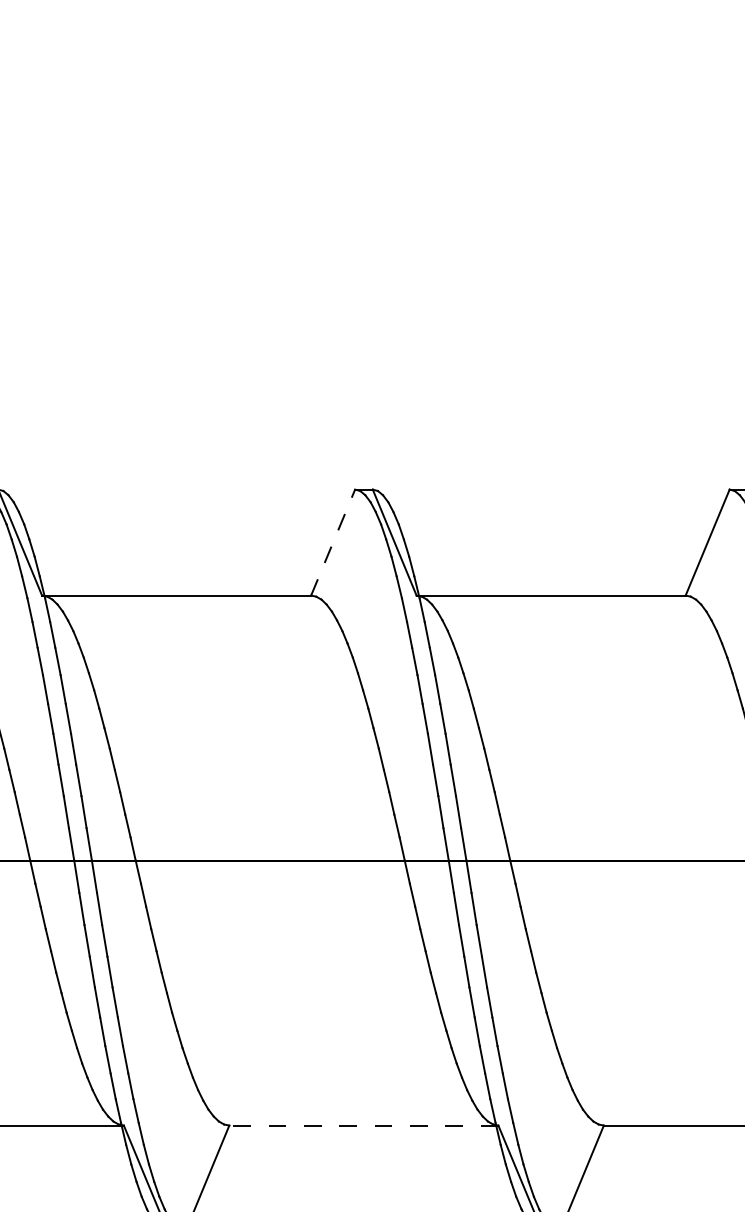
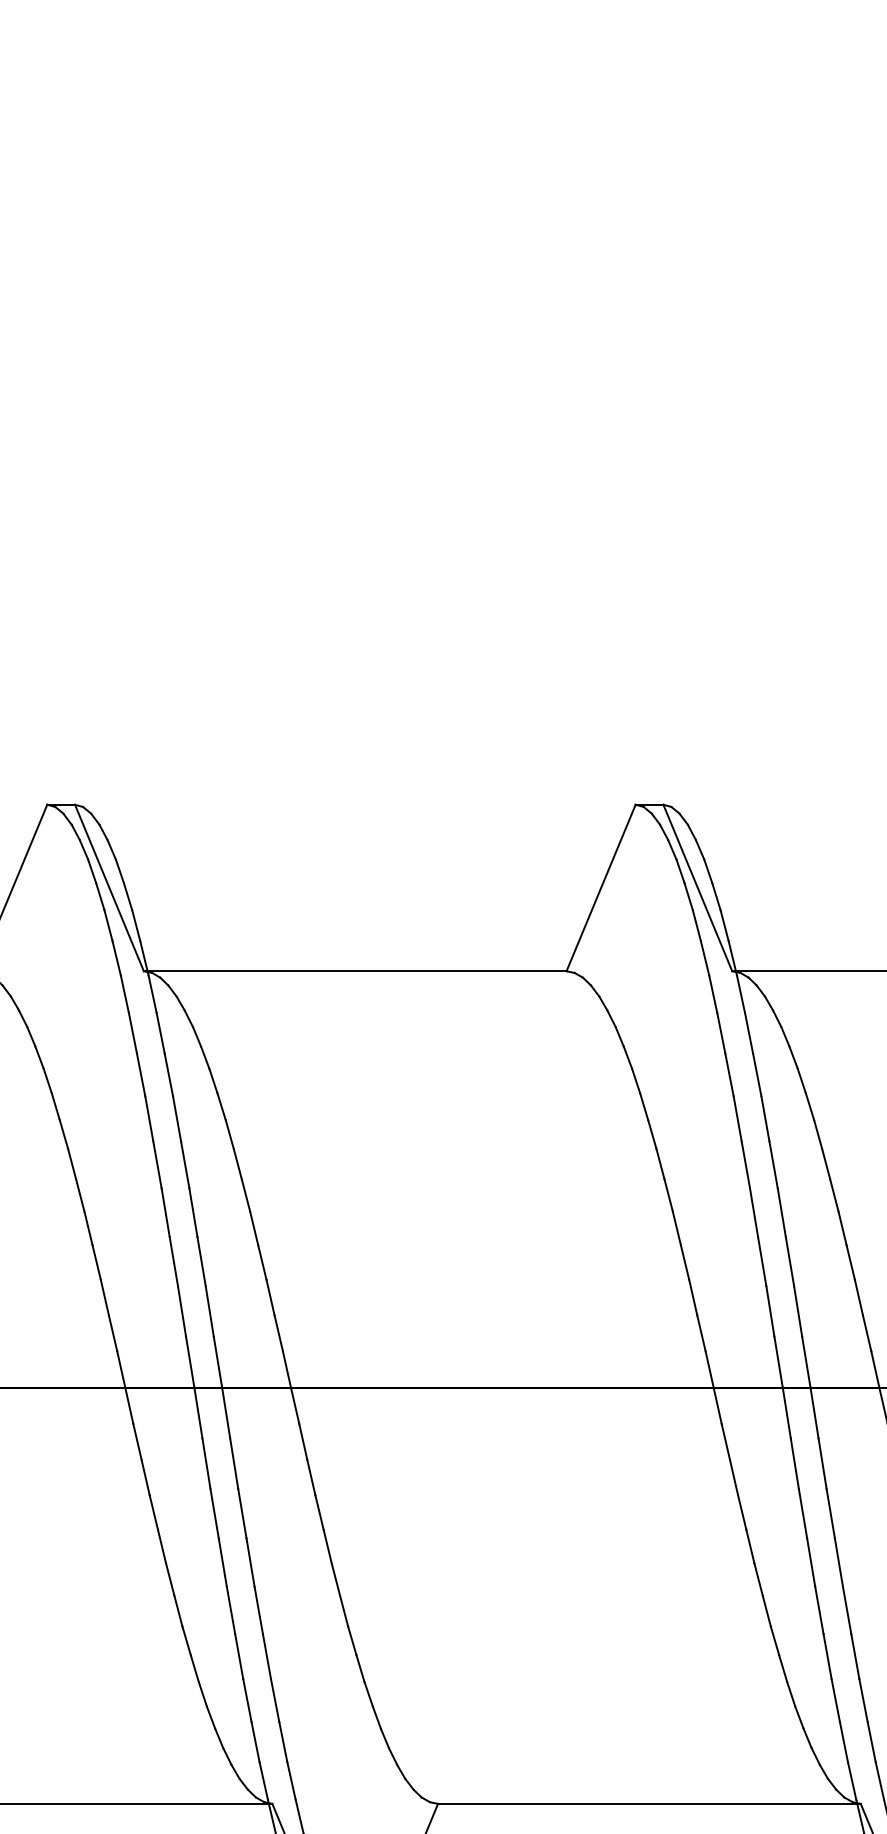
line: (333, 542) -> (601, 887), dashed -> solid
line: (363, 1125) -> (648, 1803), dashed -> solid

